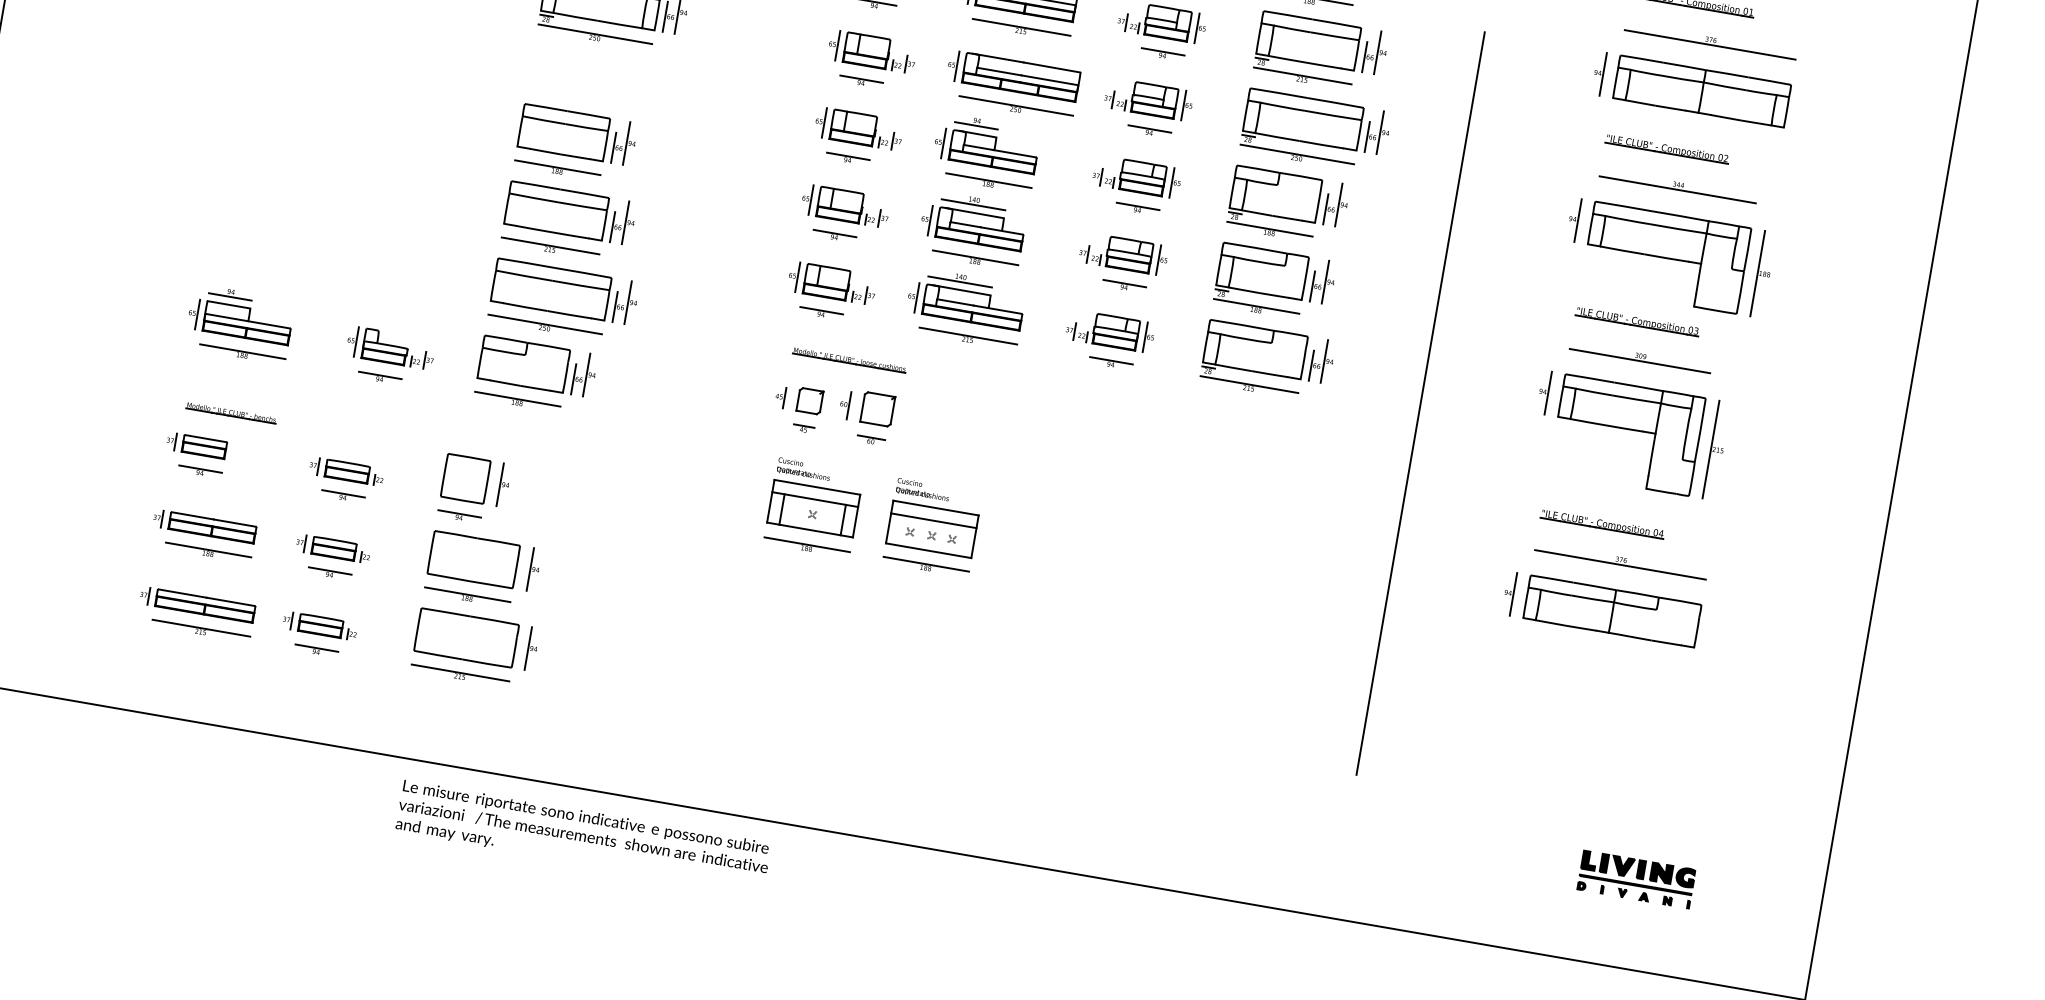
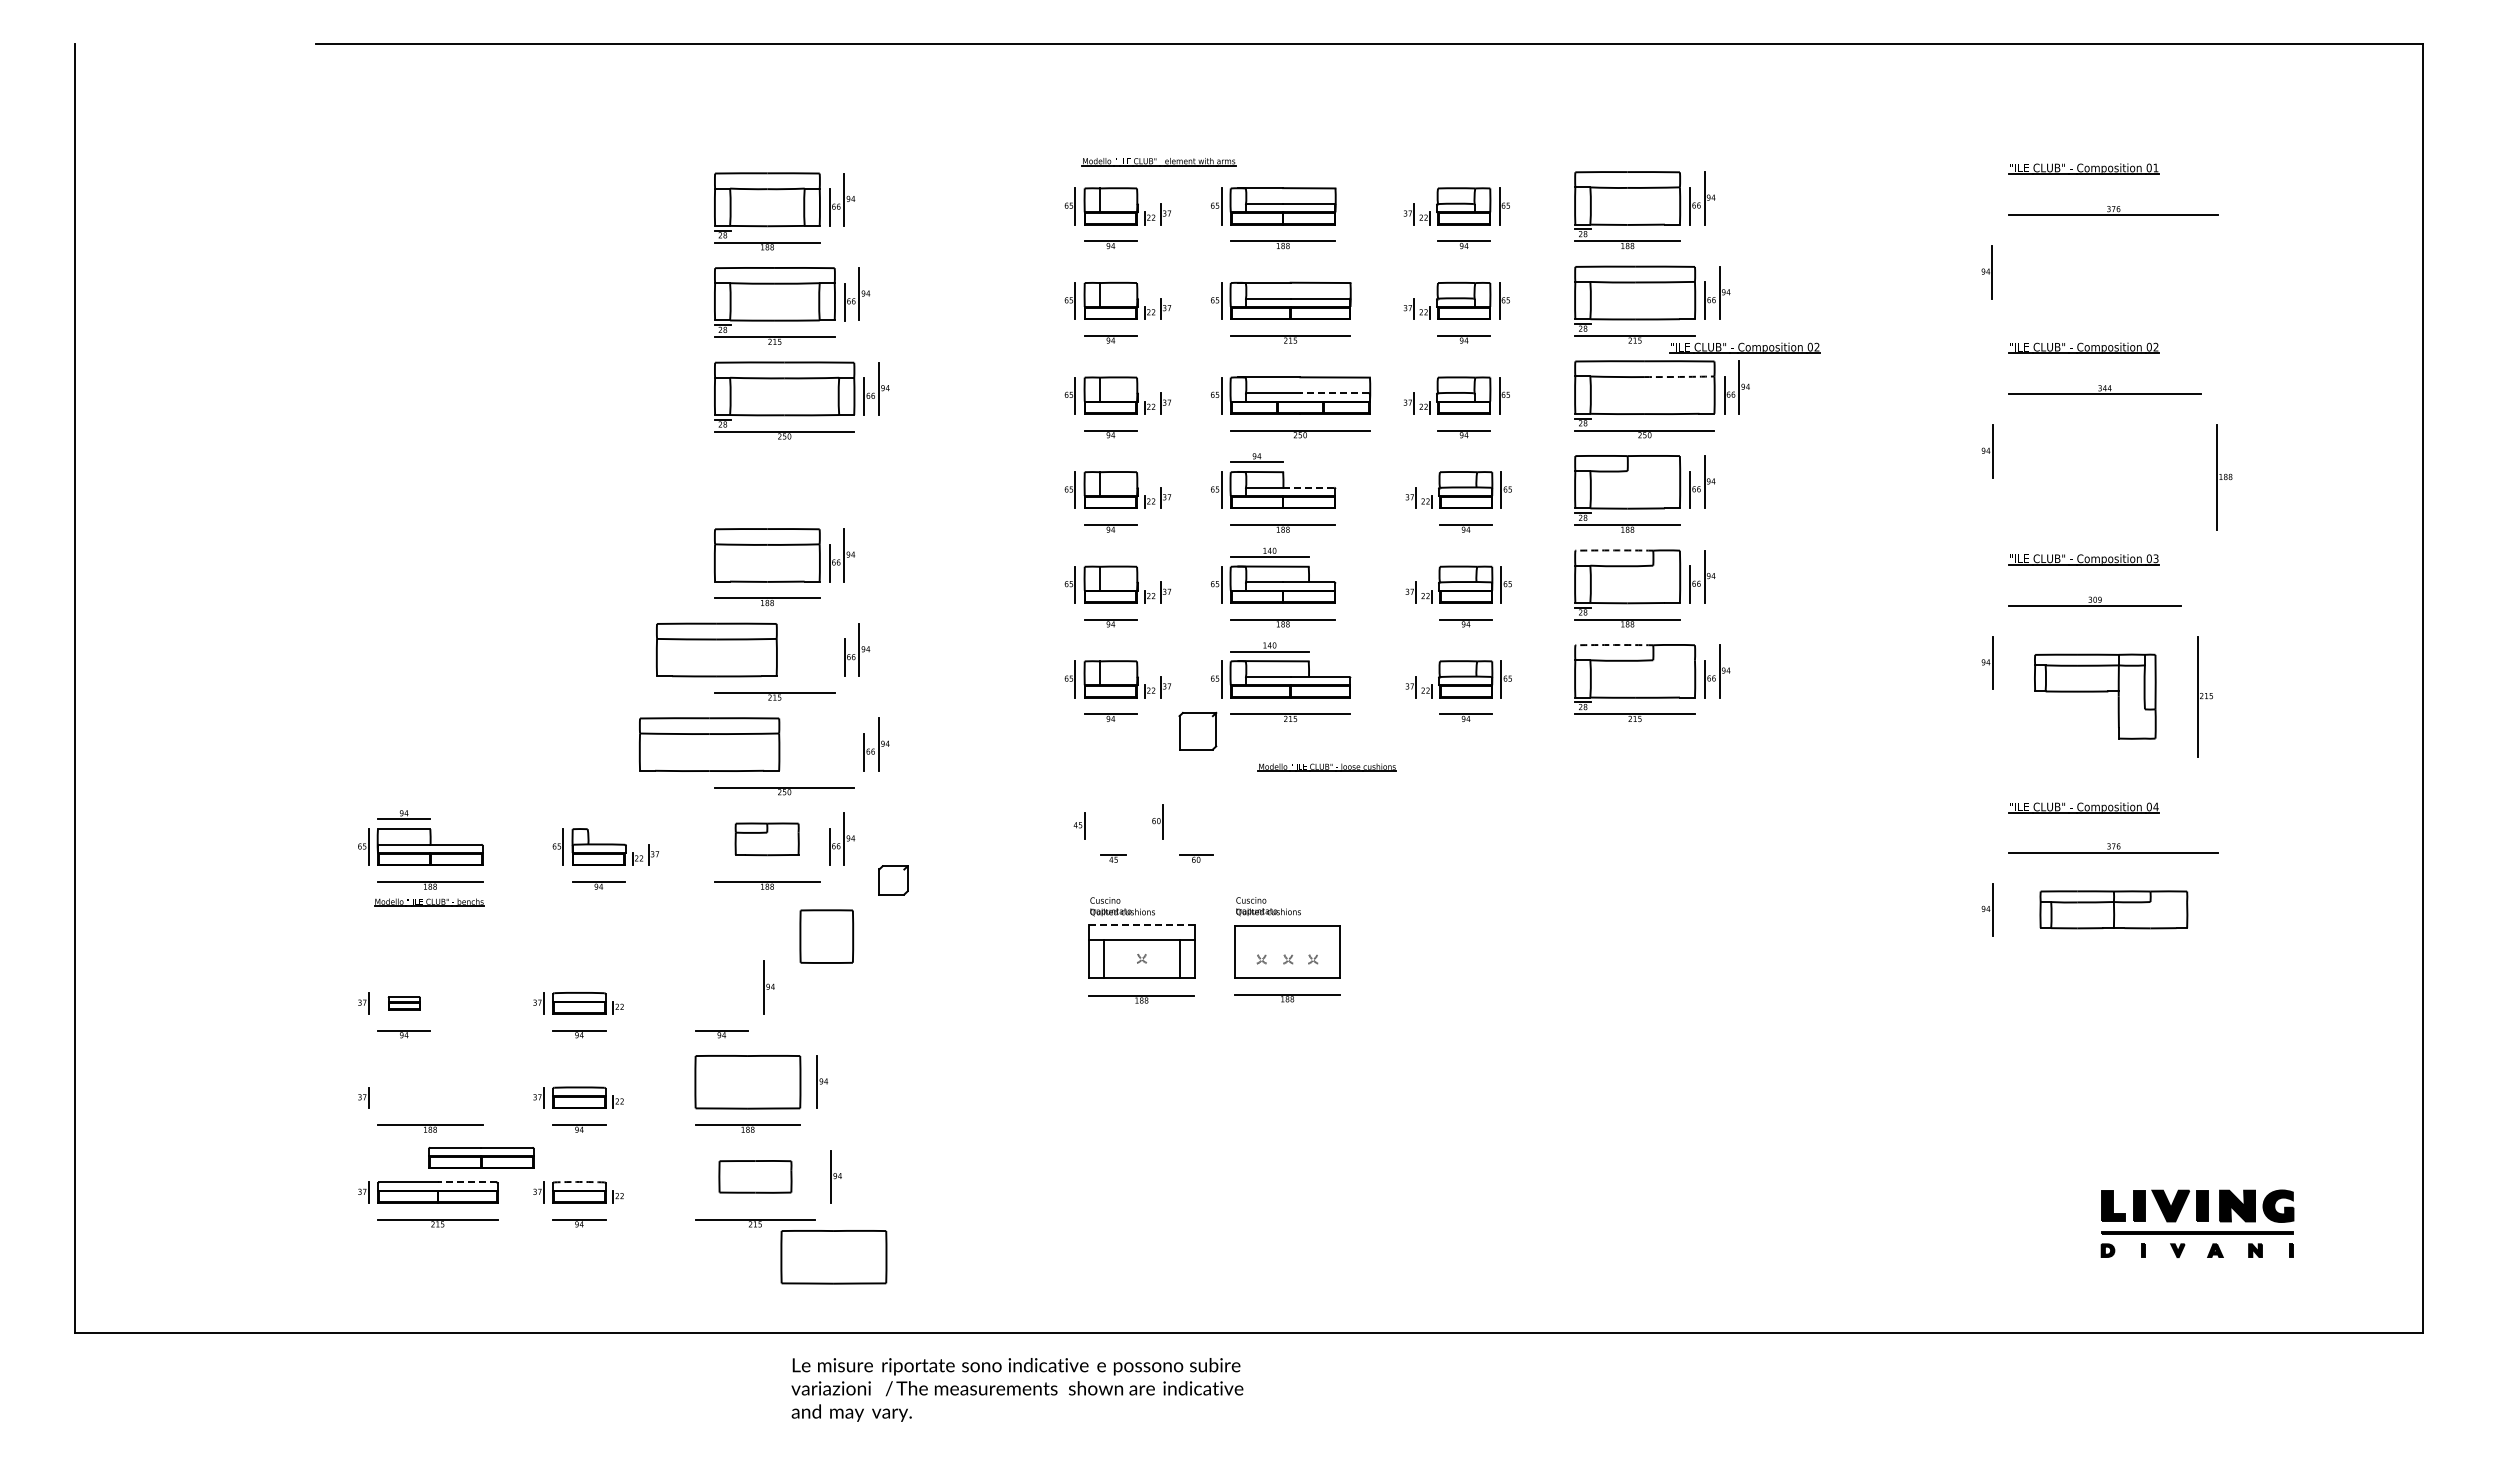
line: (1049, 80) -> (1334, 393), solid -> dashed
part: (1701, 91) -> (2113, 272), removed
part: (1390, 100) -> (1744, 347), added
arc: (1333, 115) -> (1679, 376), solid -> dashed
line: (1014, 153) -> (1308, 487), solid -> dashed
part: (556, 210) -> (716, 649), moved
arc: (1255, 248) -> (1614, 550), solid -> dashed
part: (1665, 257) -> (2104, 477), removed
part: (551, 289) -> (709, 744), moved
arc: (1242, 325) -> (1614, 645), solid -> dashed
part: (848, 360) -> (1326, 767), moved
part: (523, 364) -> (766, 839), size x0.6
part: (809, 401) -> (893, 880), moved
line: (1420, 403) -> (1842, 701), removed
part: (877, 408) -> (1197, 730), moved
part: (231, 413) -> (429, 902), moved
part: (1627, 434) -> (2095, 696), size x0.7
part: (204, 447) -> (404, 1003), size x0.6
part: (465, 478) -> (826, 936), moved
line: (817, 487) -> (1142, 925), solid -> dashed
line: (933, 520) -> (1287, 941), removed
part: (212, 527) -> (481, 1157), moved
line: (230, 601) -> (466, 1182), solid -> dashed
part: (1612, 611) -> (2113, 909), size x0.7
arc: (322, 616) -> (579, 1181), solid -> dashed
part: (466, 637) -> (755, 1176), size x0.6
part: (518, 714) -> (833, 1257), added
text: (583, 836) -> (1017, 1389), moved
part: (1636, 879) -> (2197, 1223), size x1.4

